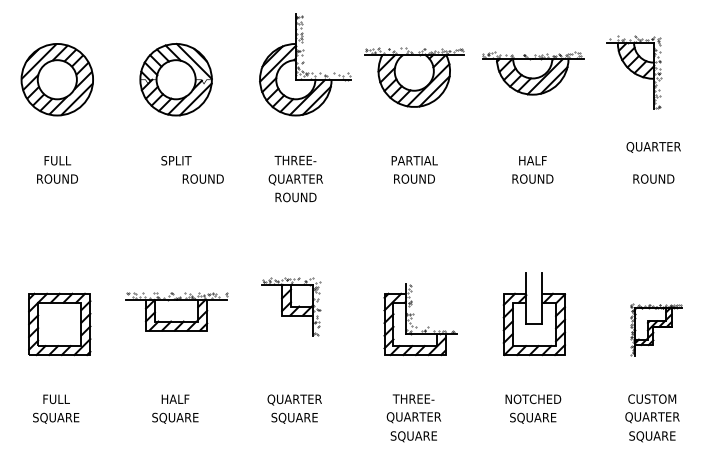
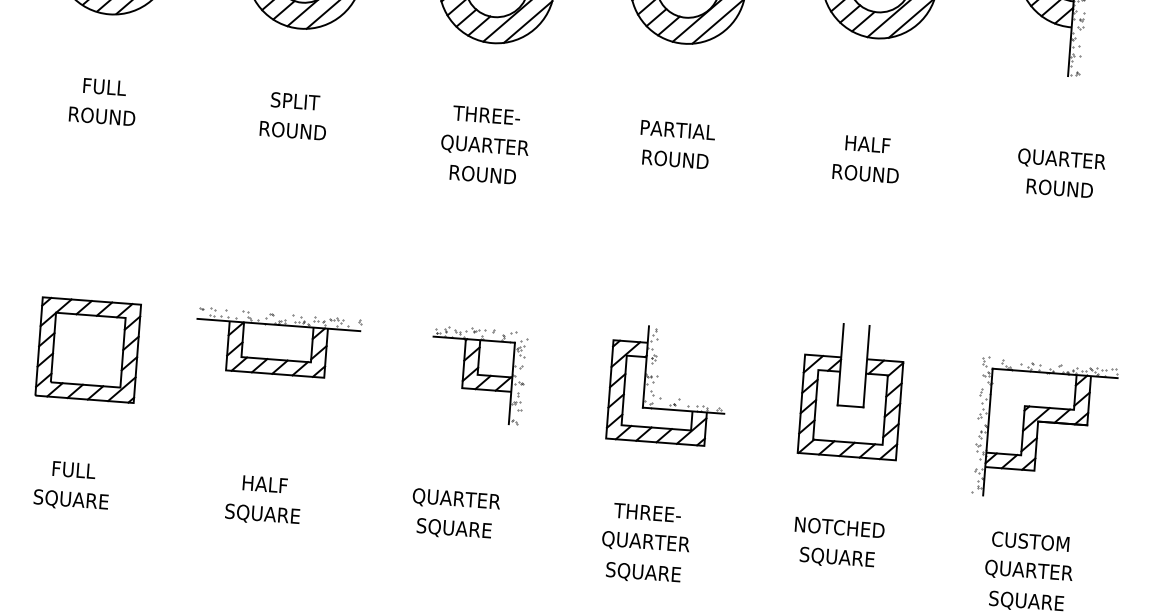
text: (653, 147) -> (1061, 160), moved
text: (202, 178) -> (291, 129), moved
part: (291, 306) -> (478, 374), moved
part: (656, 329) -> (1045, 430), size x1.67

